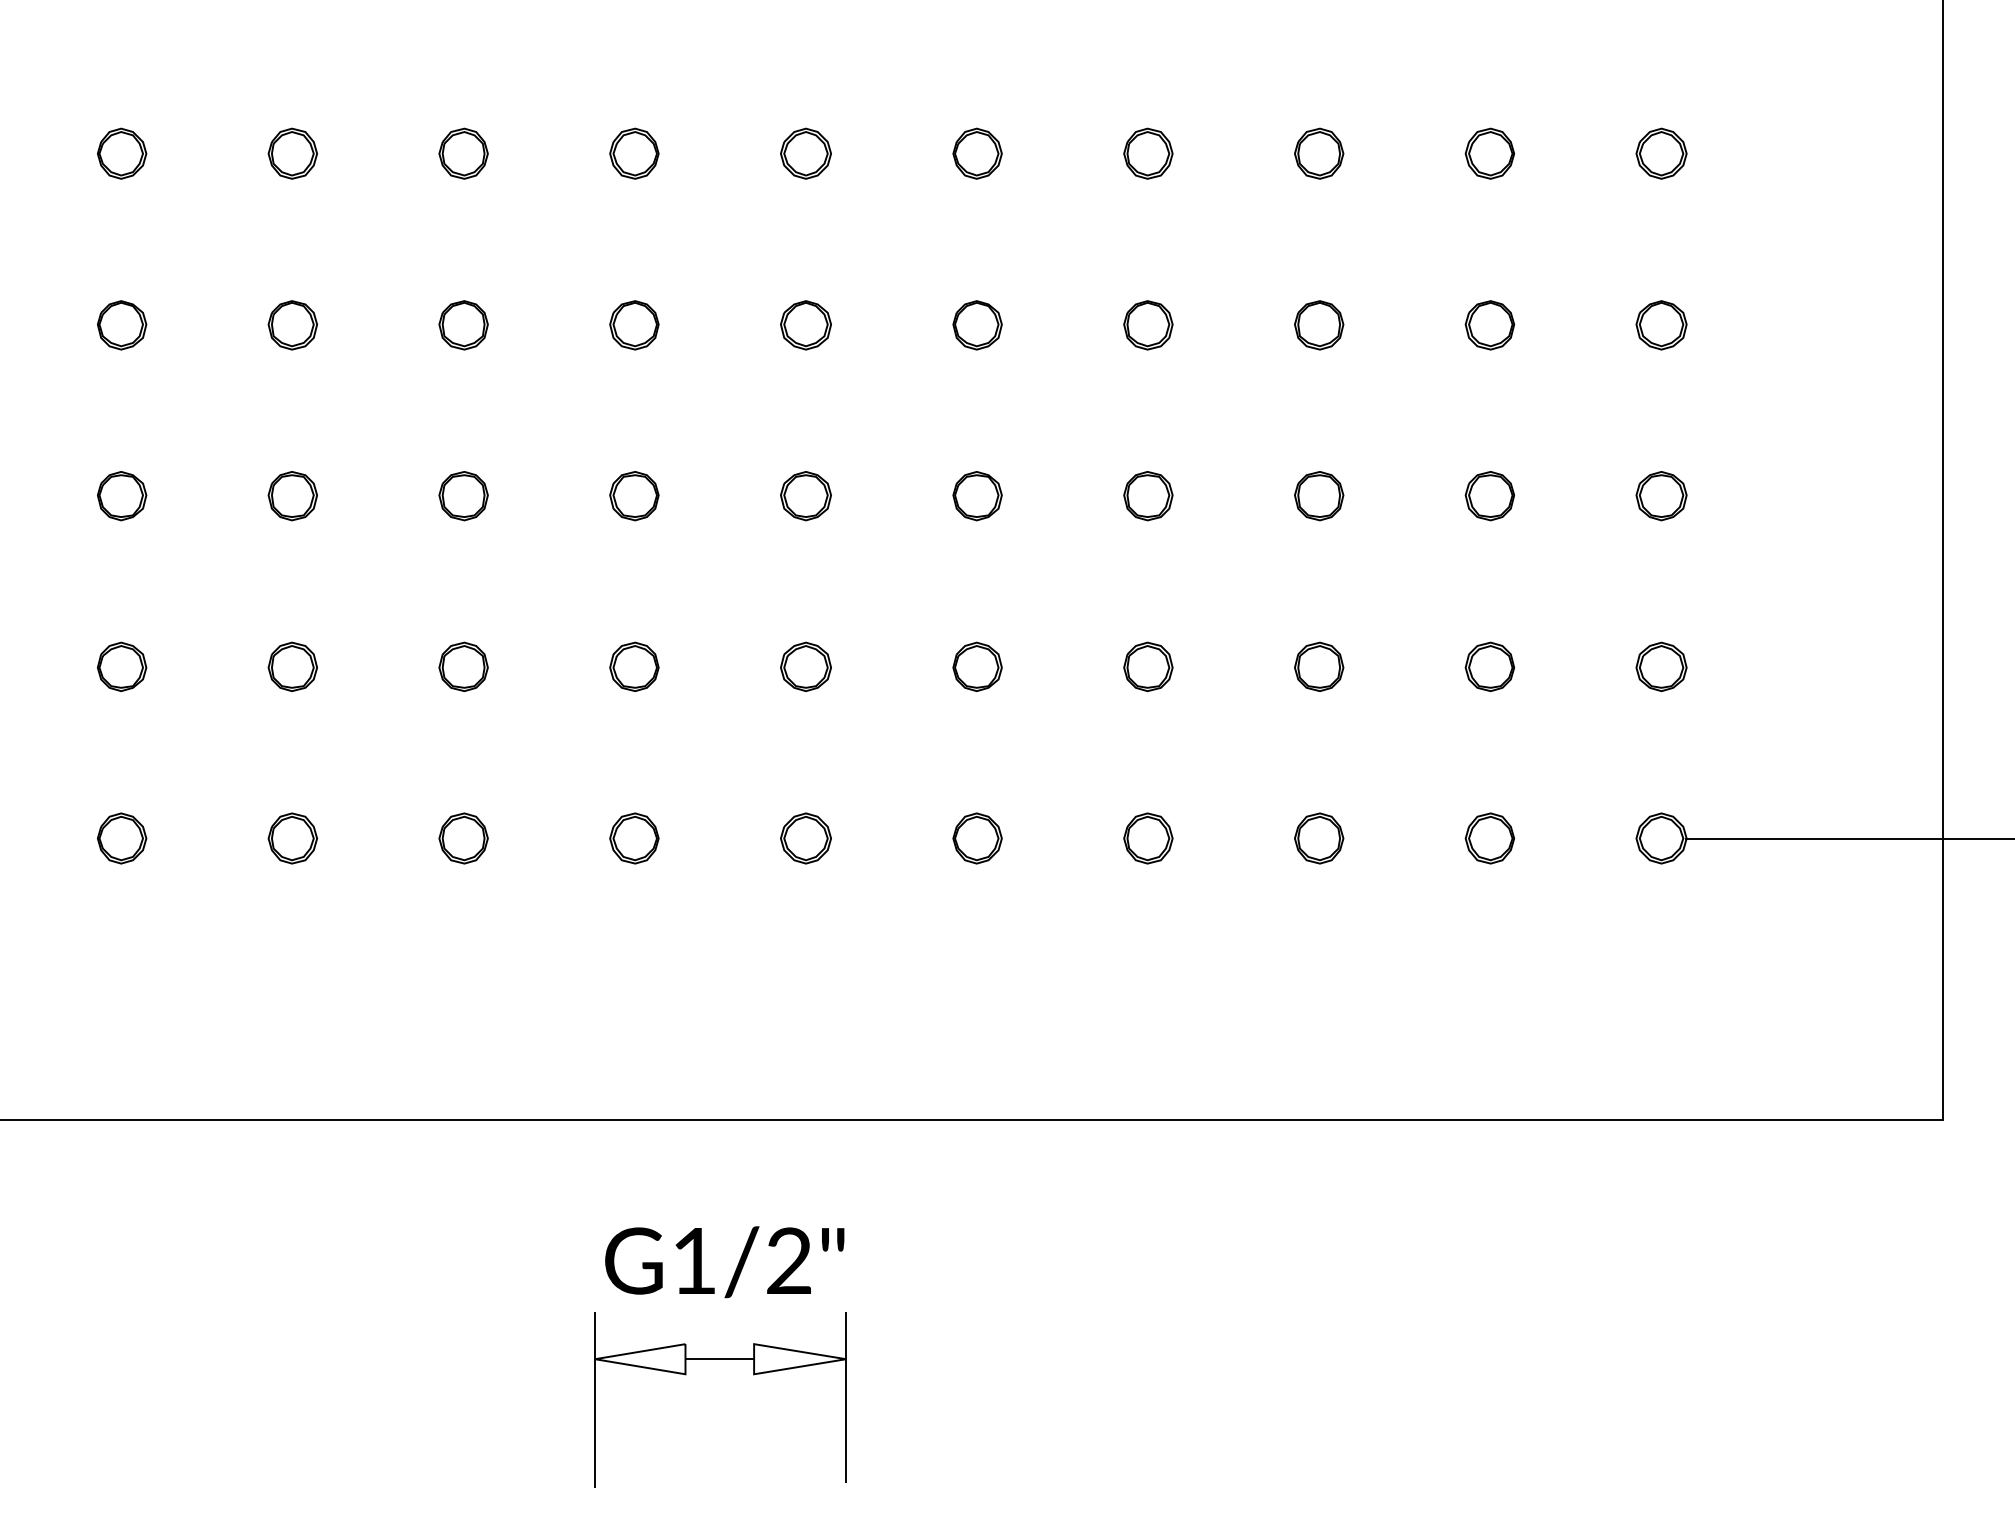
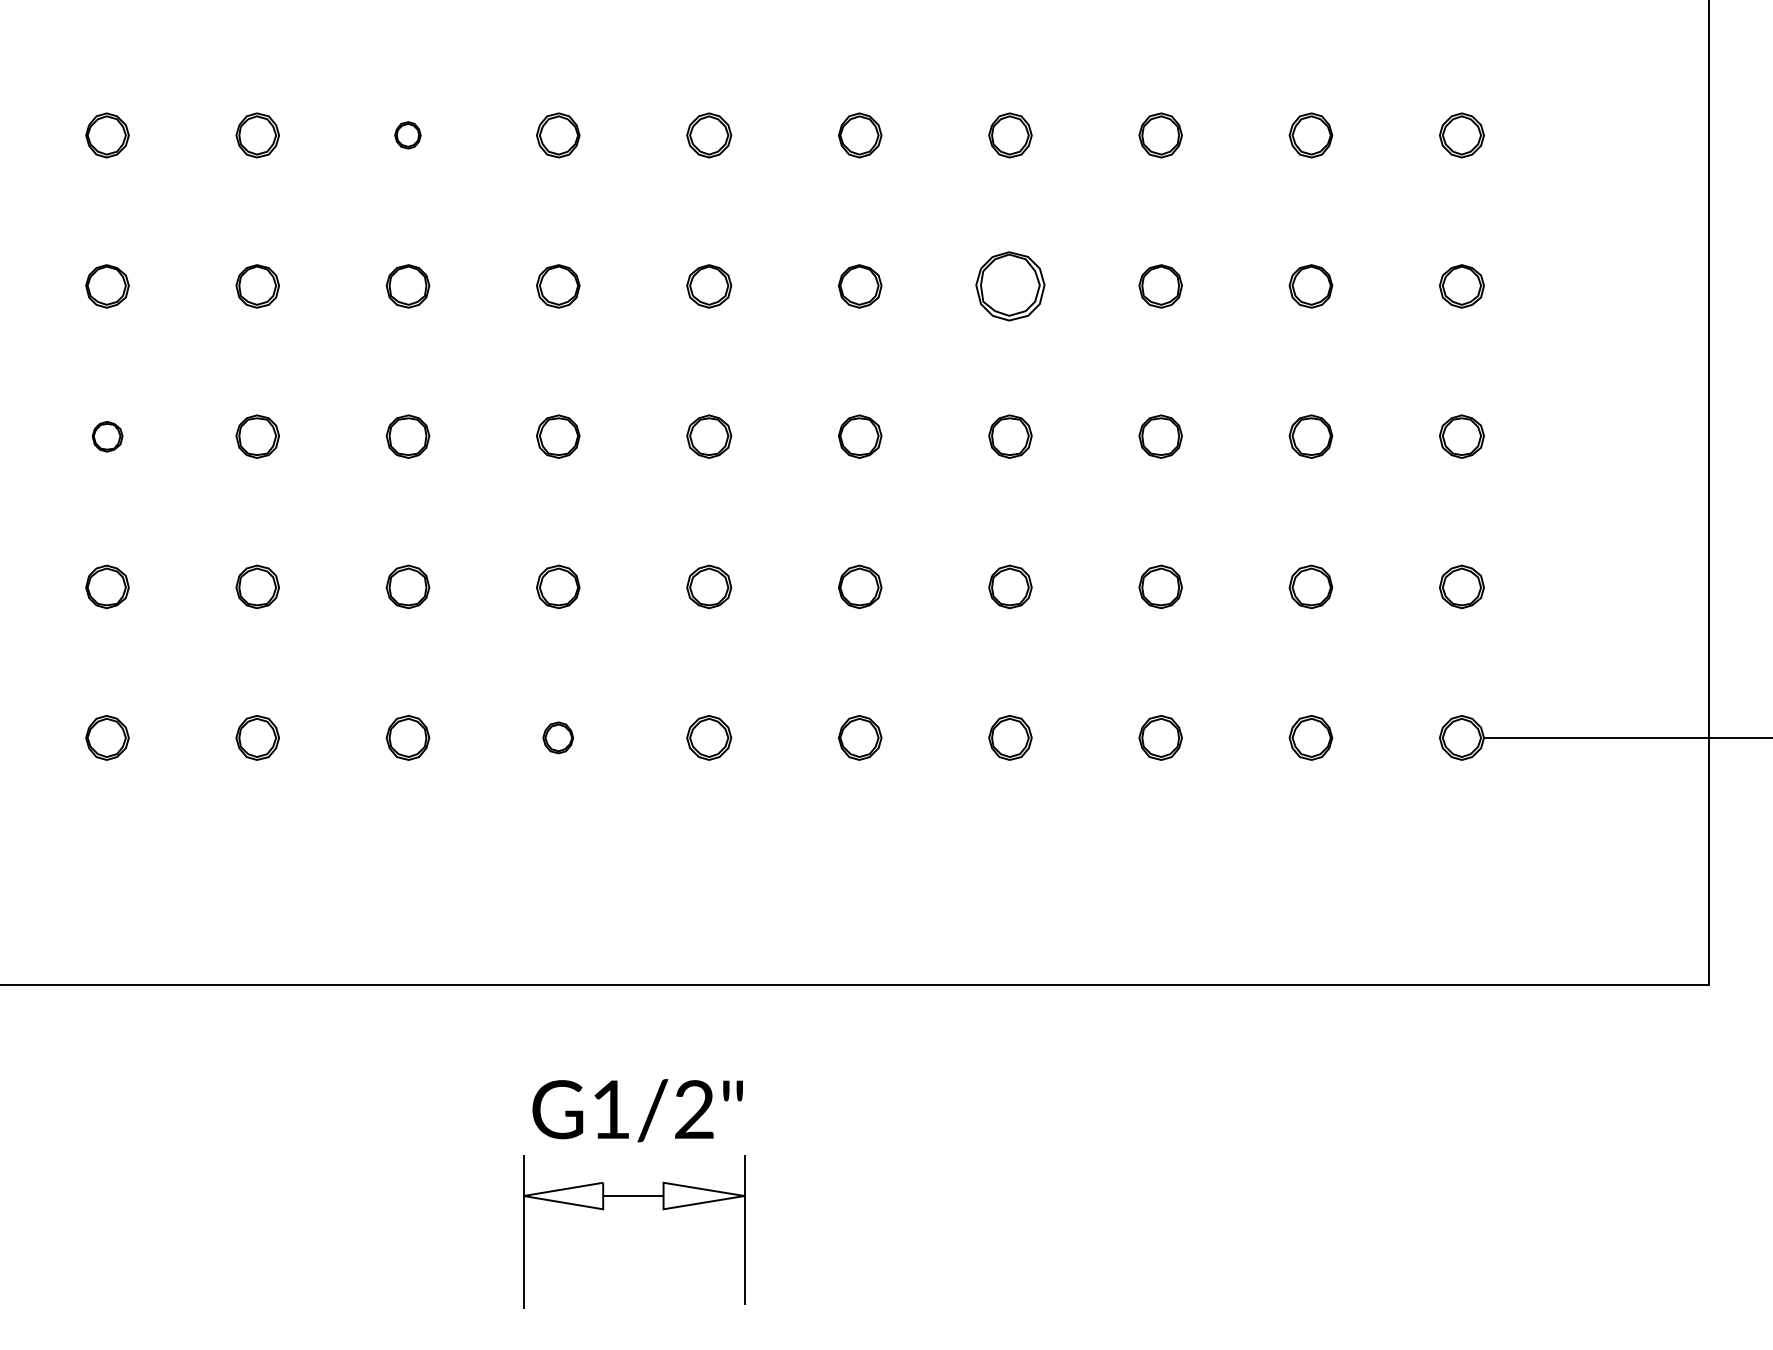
part: (463, 153) -> (407, 135), size x0.6
part: (1148, 325) -> (1010, 286), size x1.6
part: (122, 496) -> (107, 437), size x0.7
part: (634, 838) -> (558, 737), size x0.7

